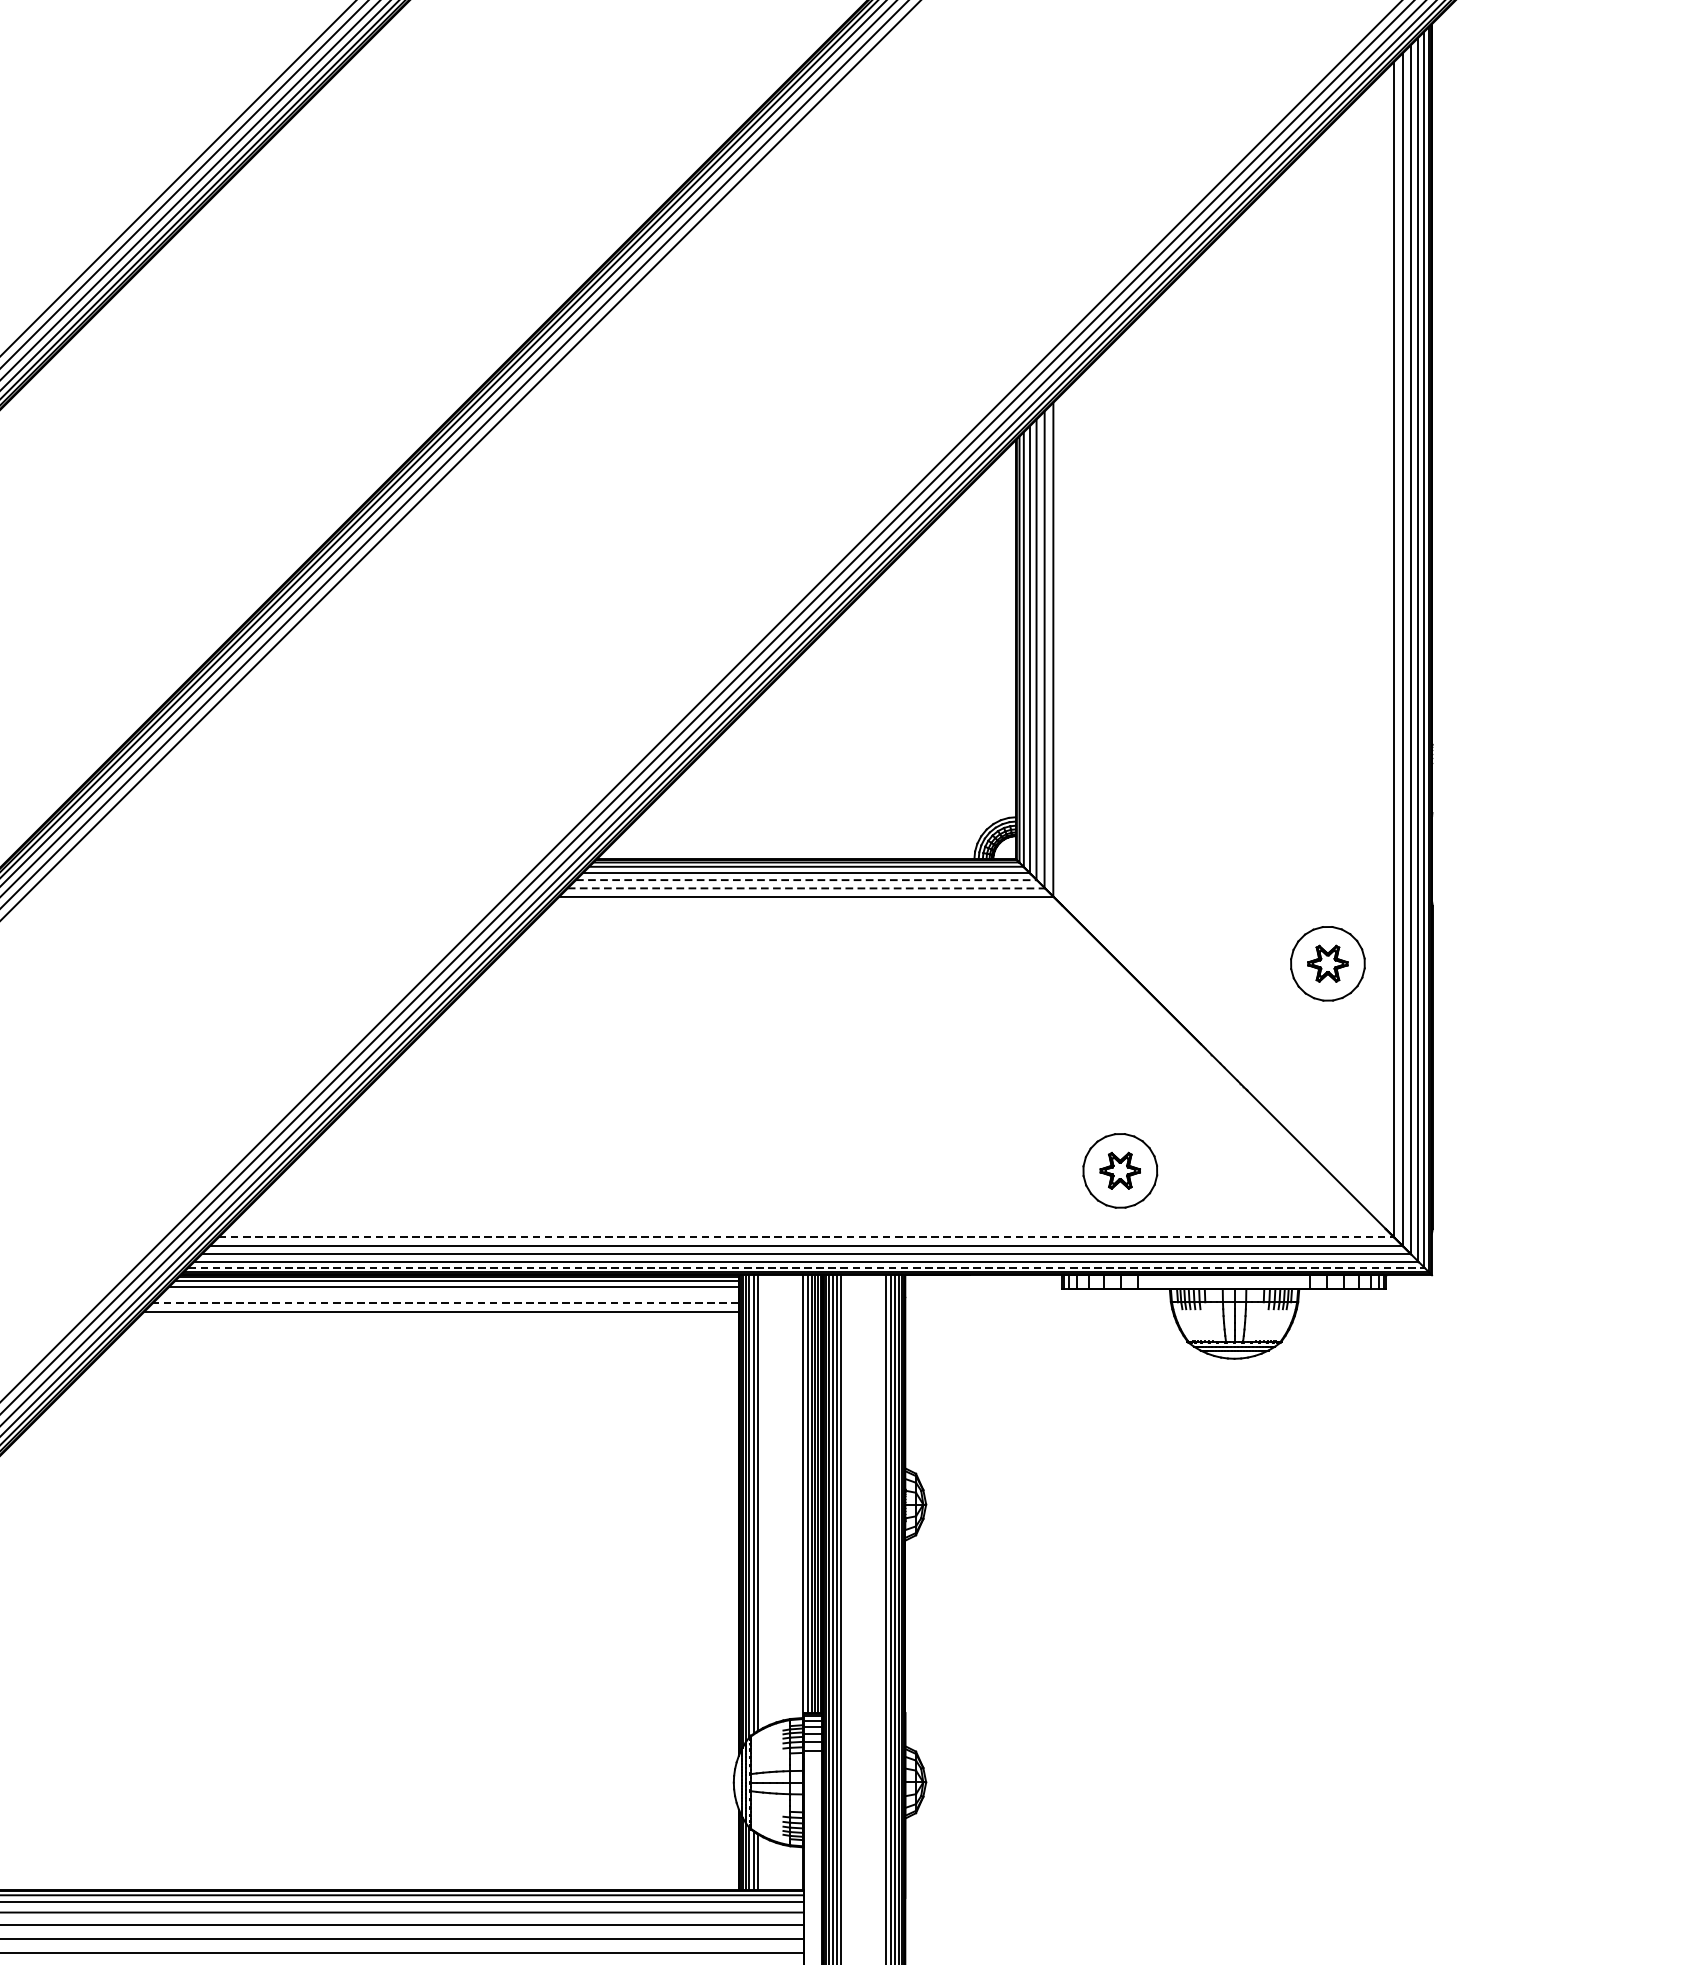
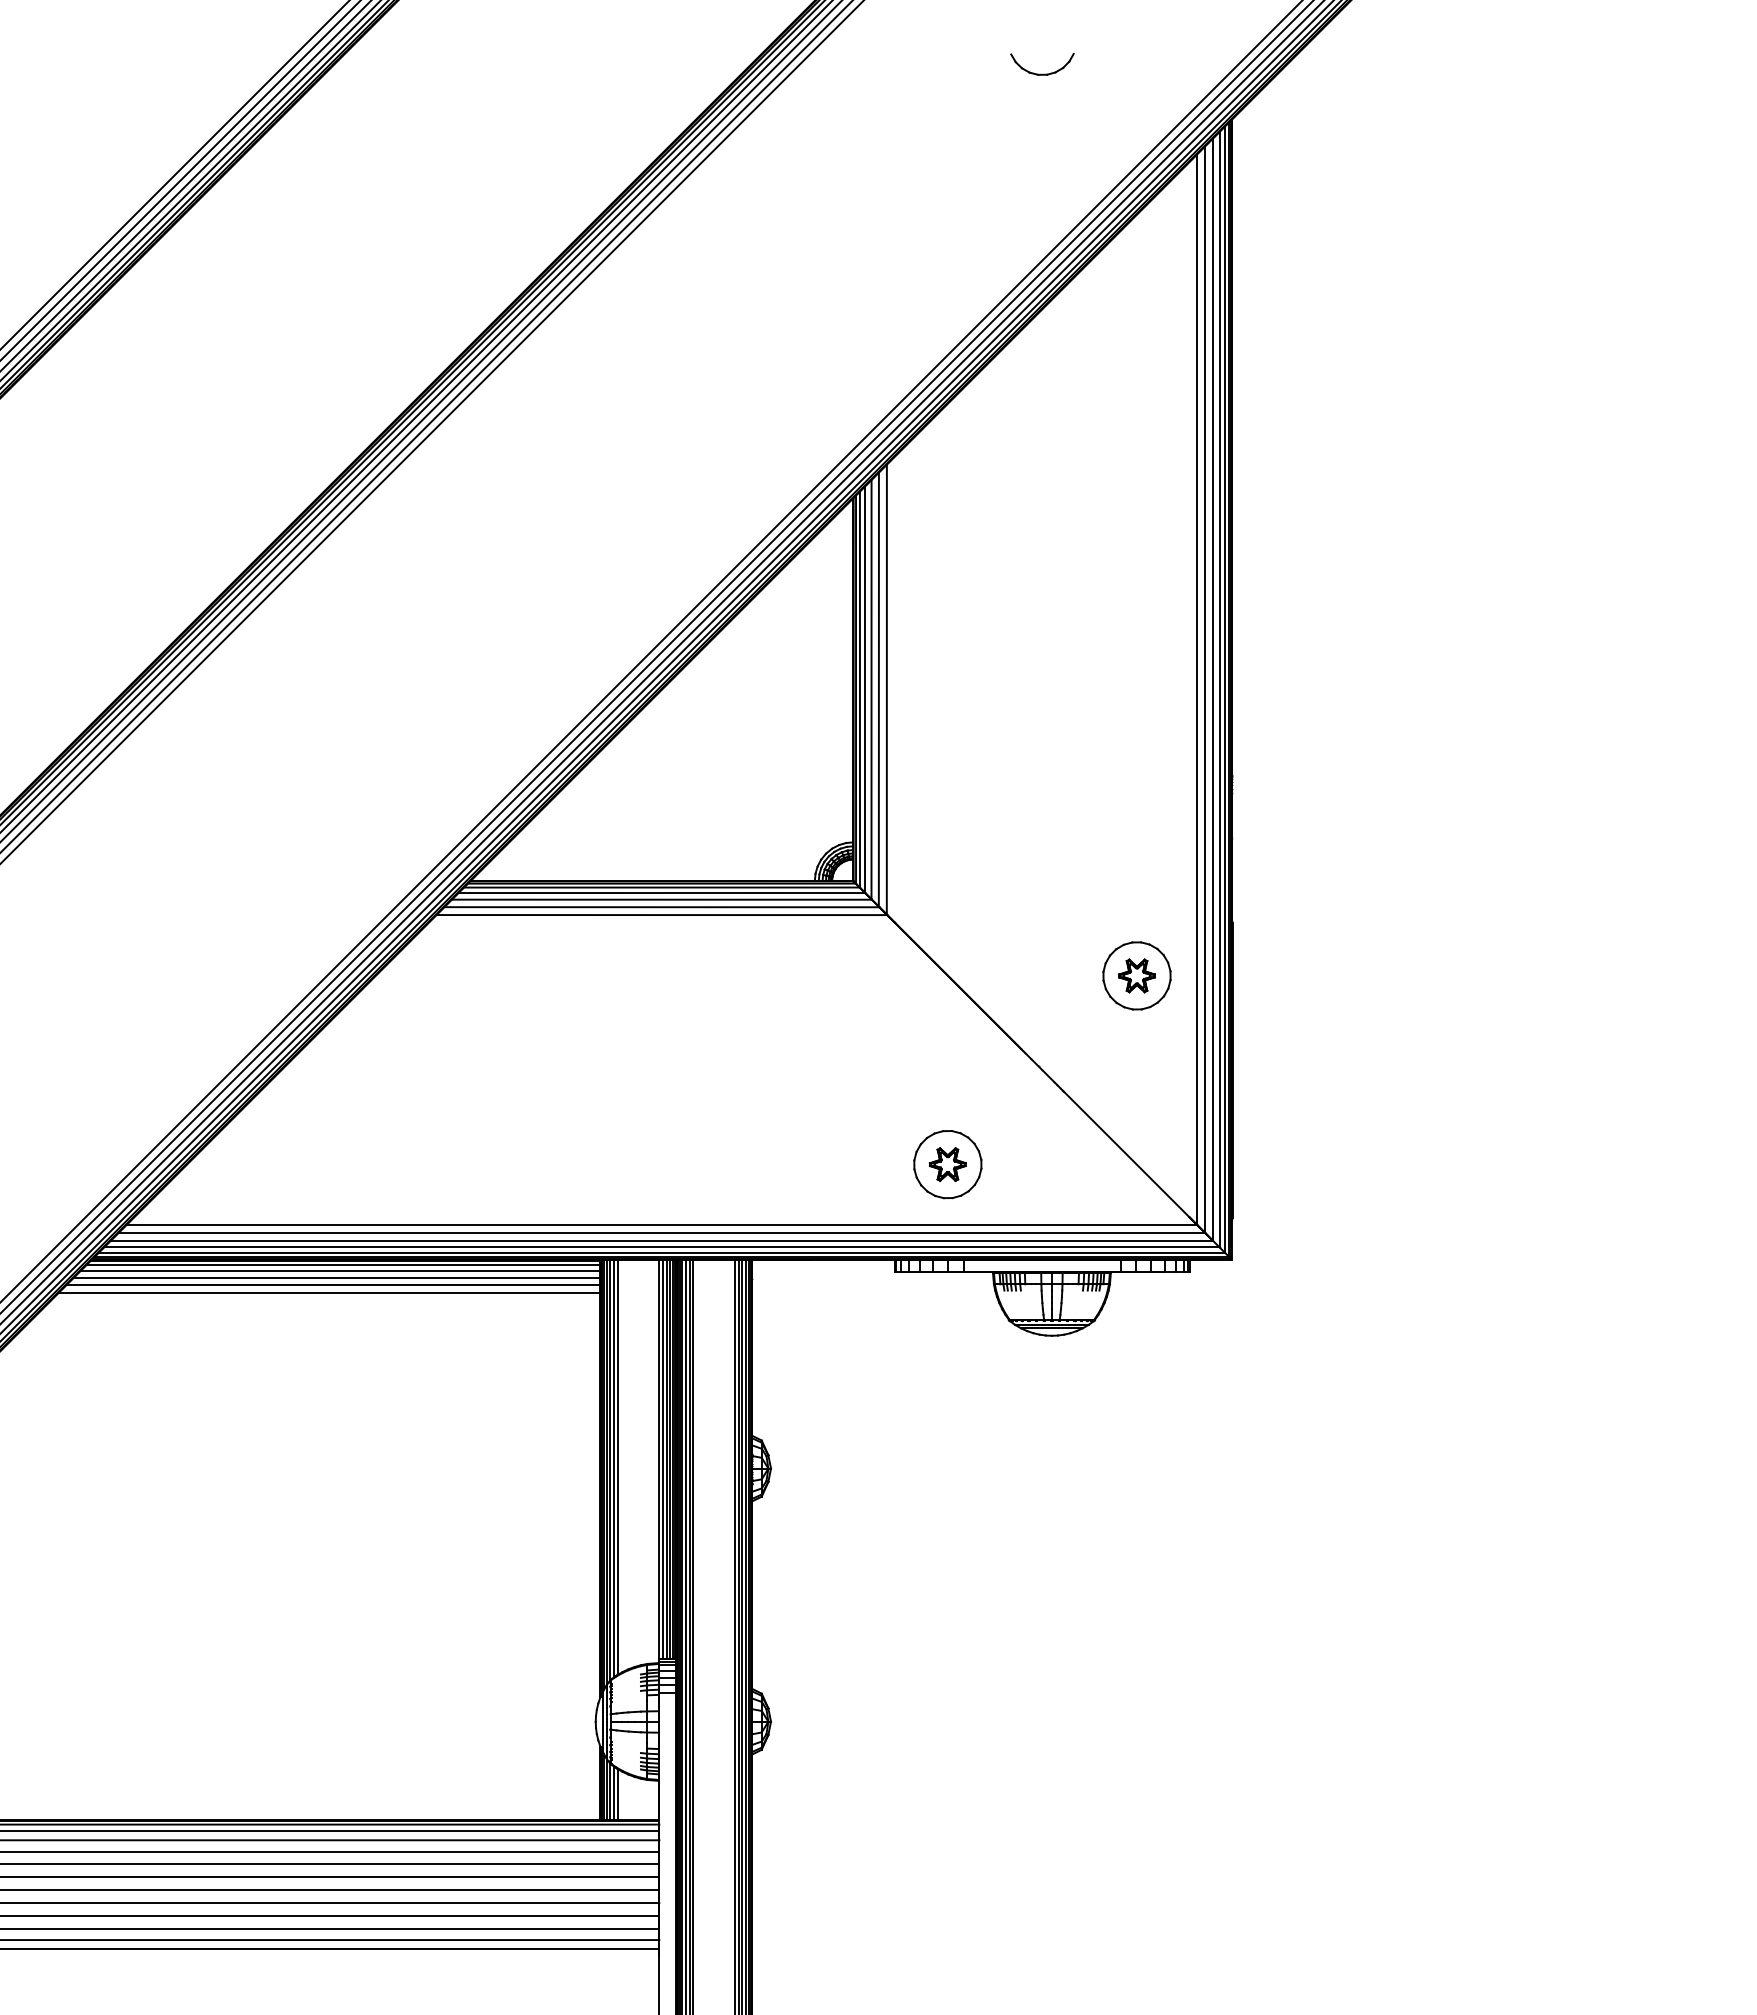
line: (805, 879) -> (661, 899), dashed -> solid
line: (807, 888) -> (662, 907), dashed -> solid
line: (807, 1237) -> (662, 1225), dashed -> solid
line: (807, 1267) -> (662, 1252), dashed -> solid
line: (450, 1294) -> (337, 1277), added
line: (445, 1303) -> (333, 1285), dashed -> solid

